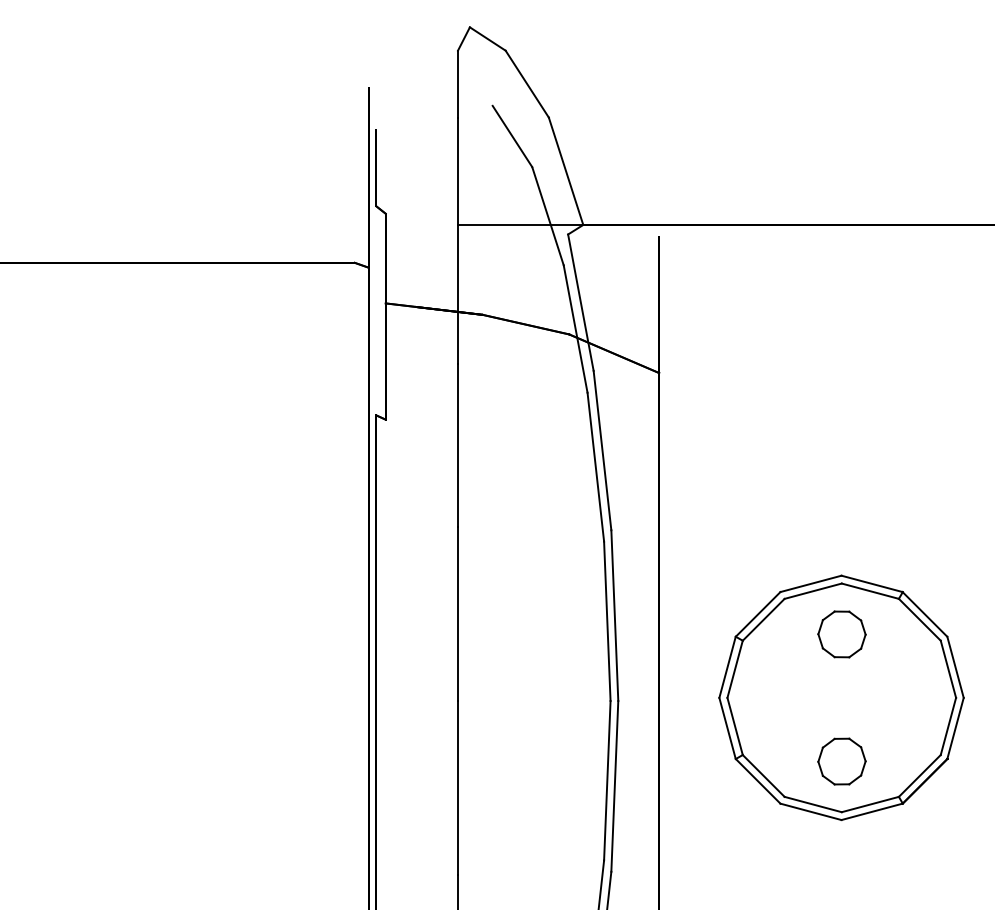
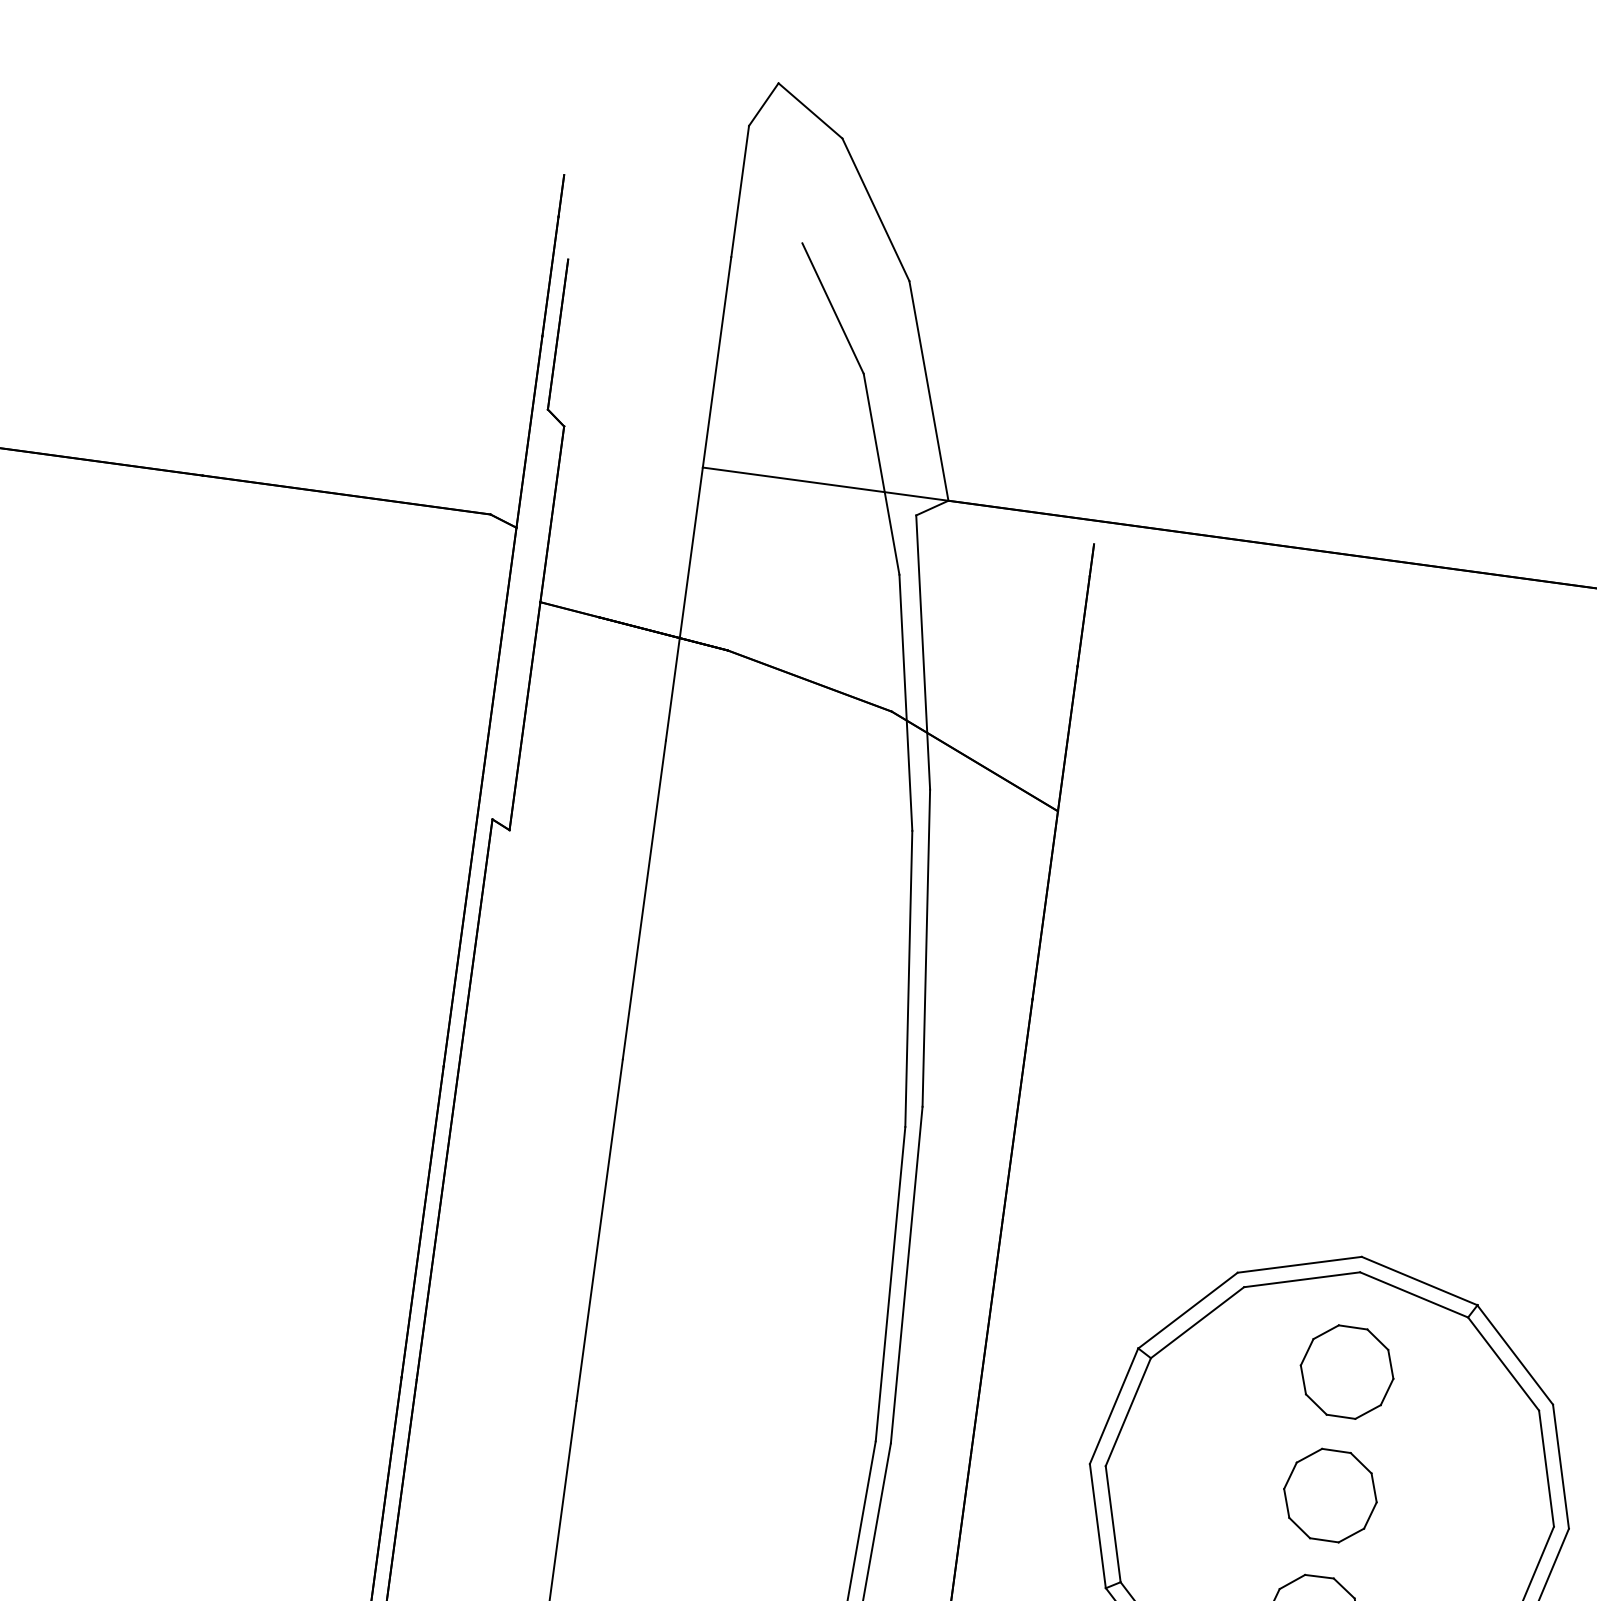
part: (841, 697) -> (1329, 1495), added

